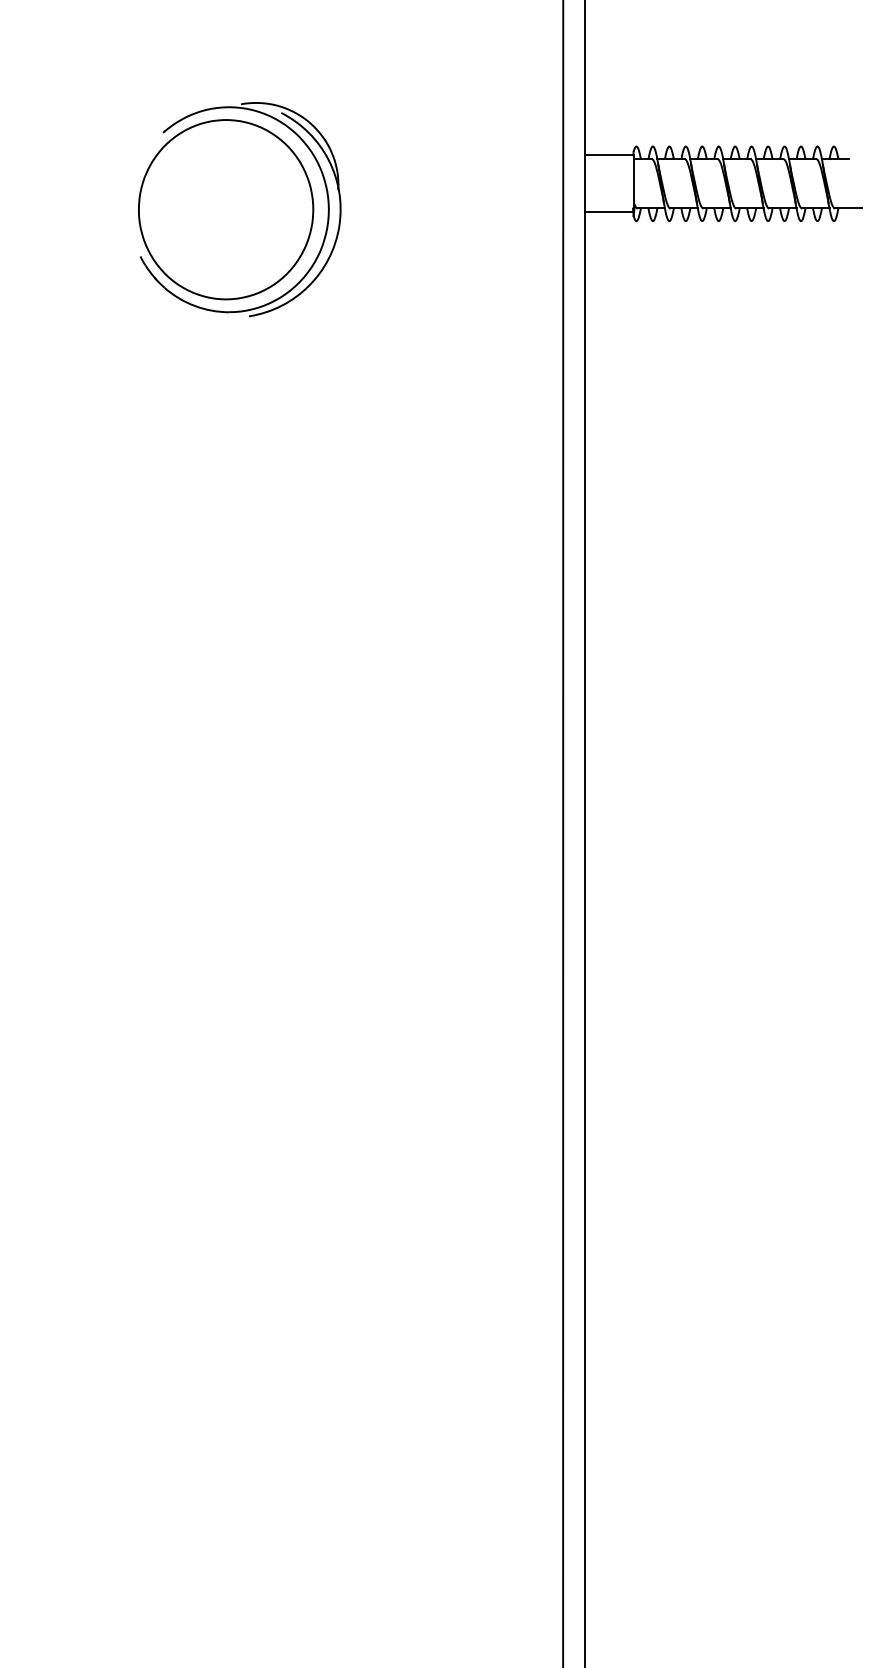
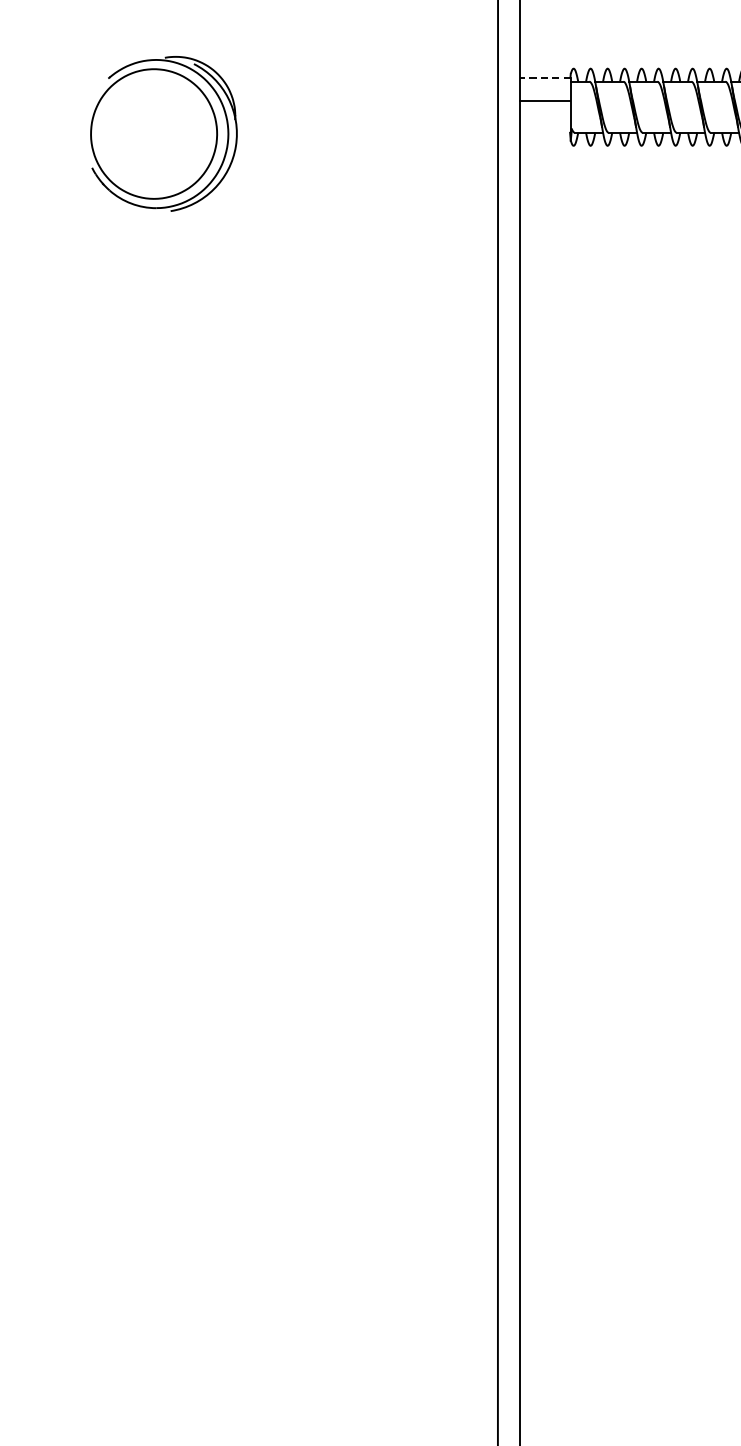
line: (608, 155) -> (544, 77), solid -> dashed
part: (239, 209) -> (163, 133), size x0.7
line: (608, 212) -> (544, 100), moved

